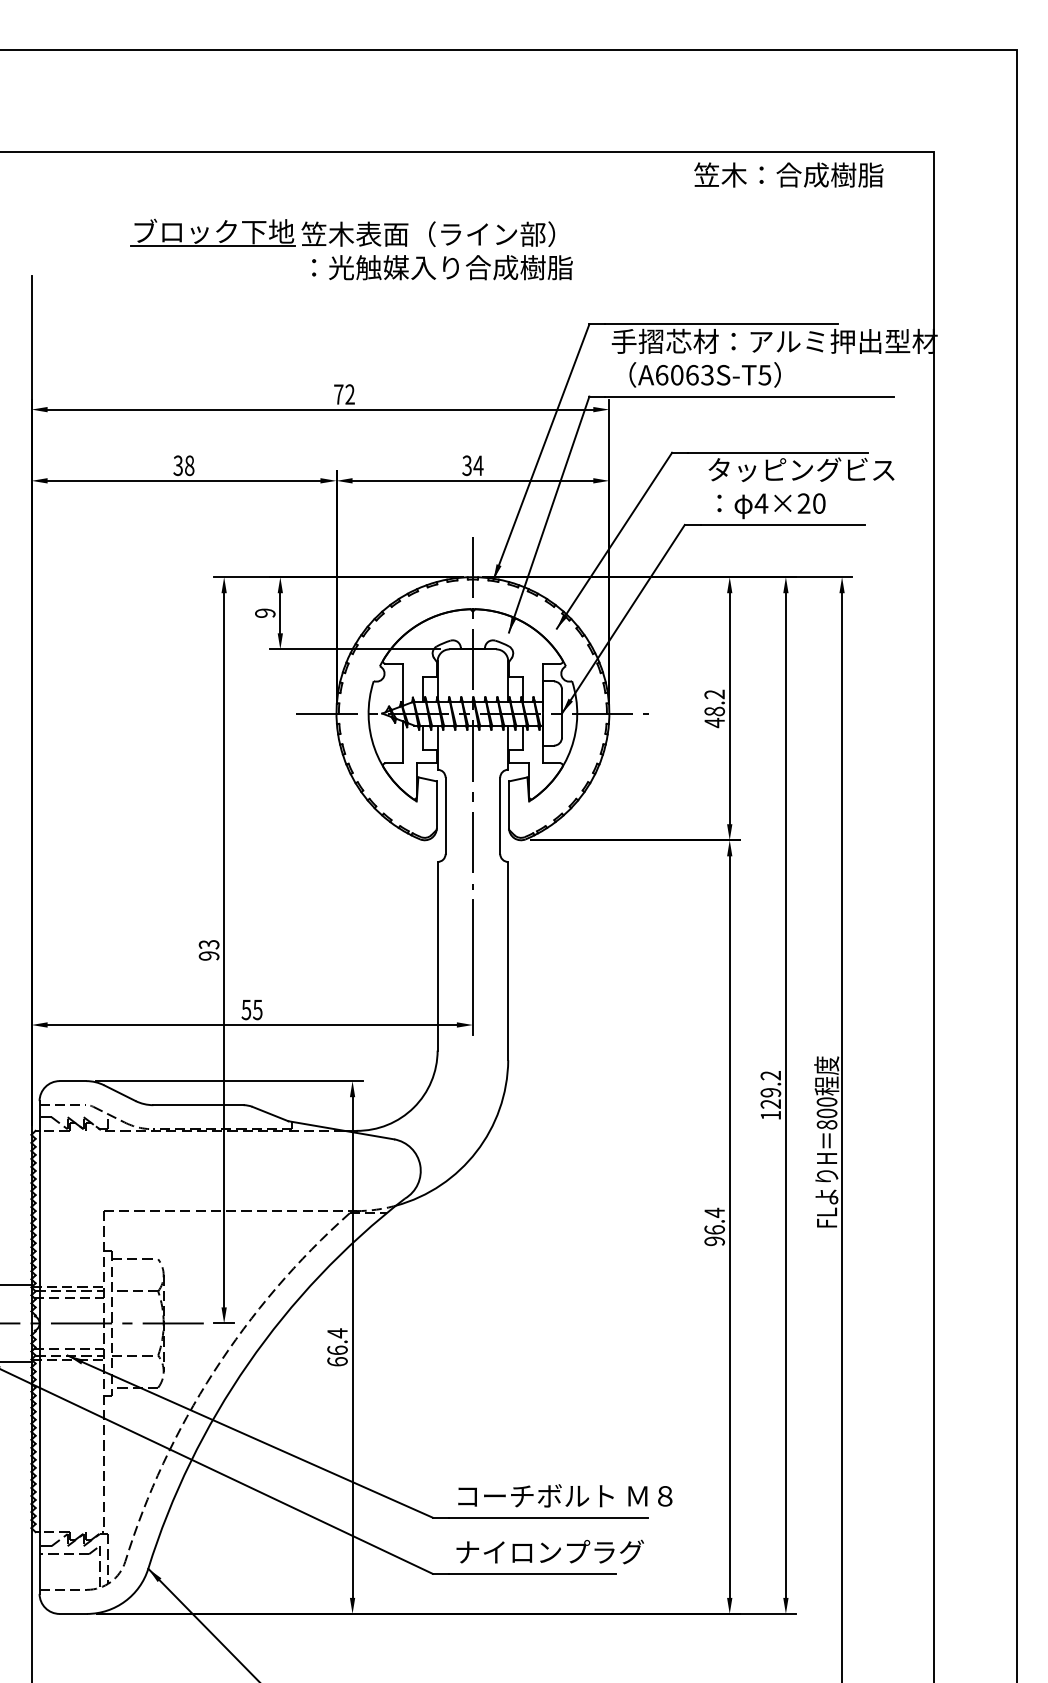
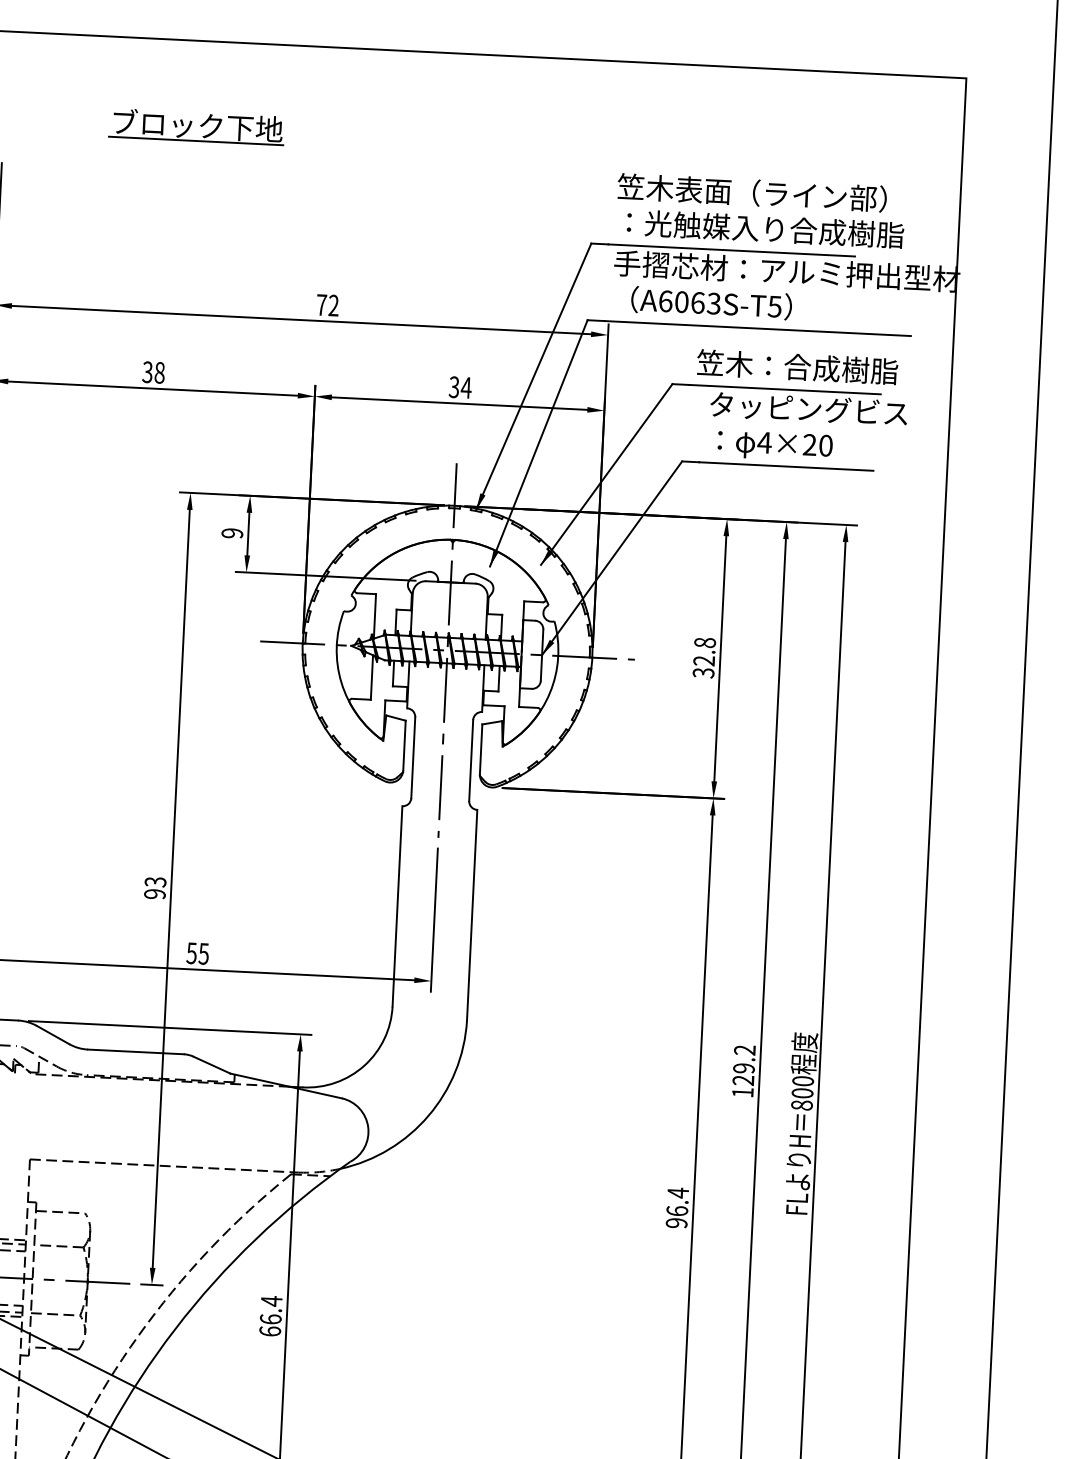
text: (788, 174) -> (797, 366), moved
text: (436, 250) -> (760, 210), moved
text: (714, 708) -> (704, 657), 48.2 -> 32.8

